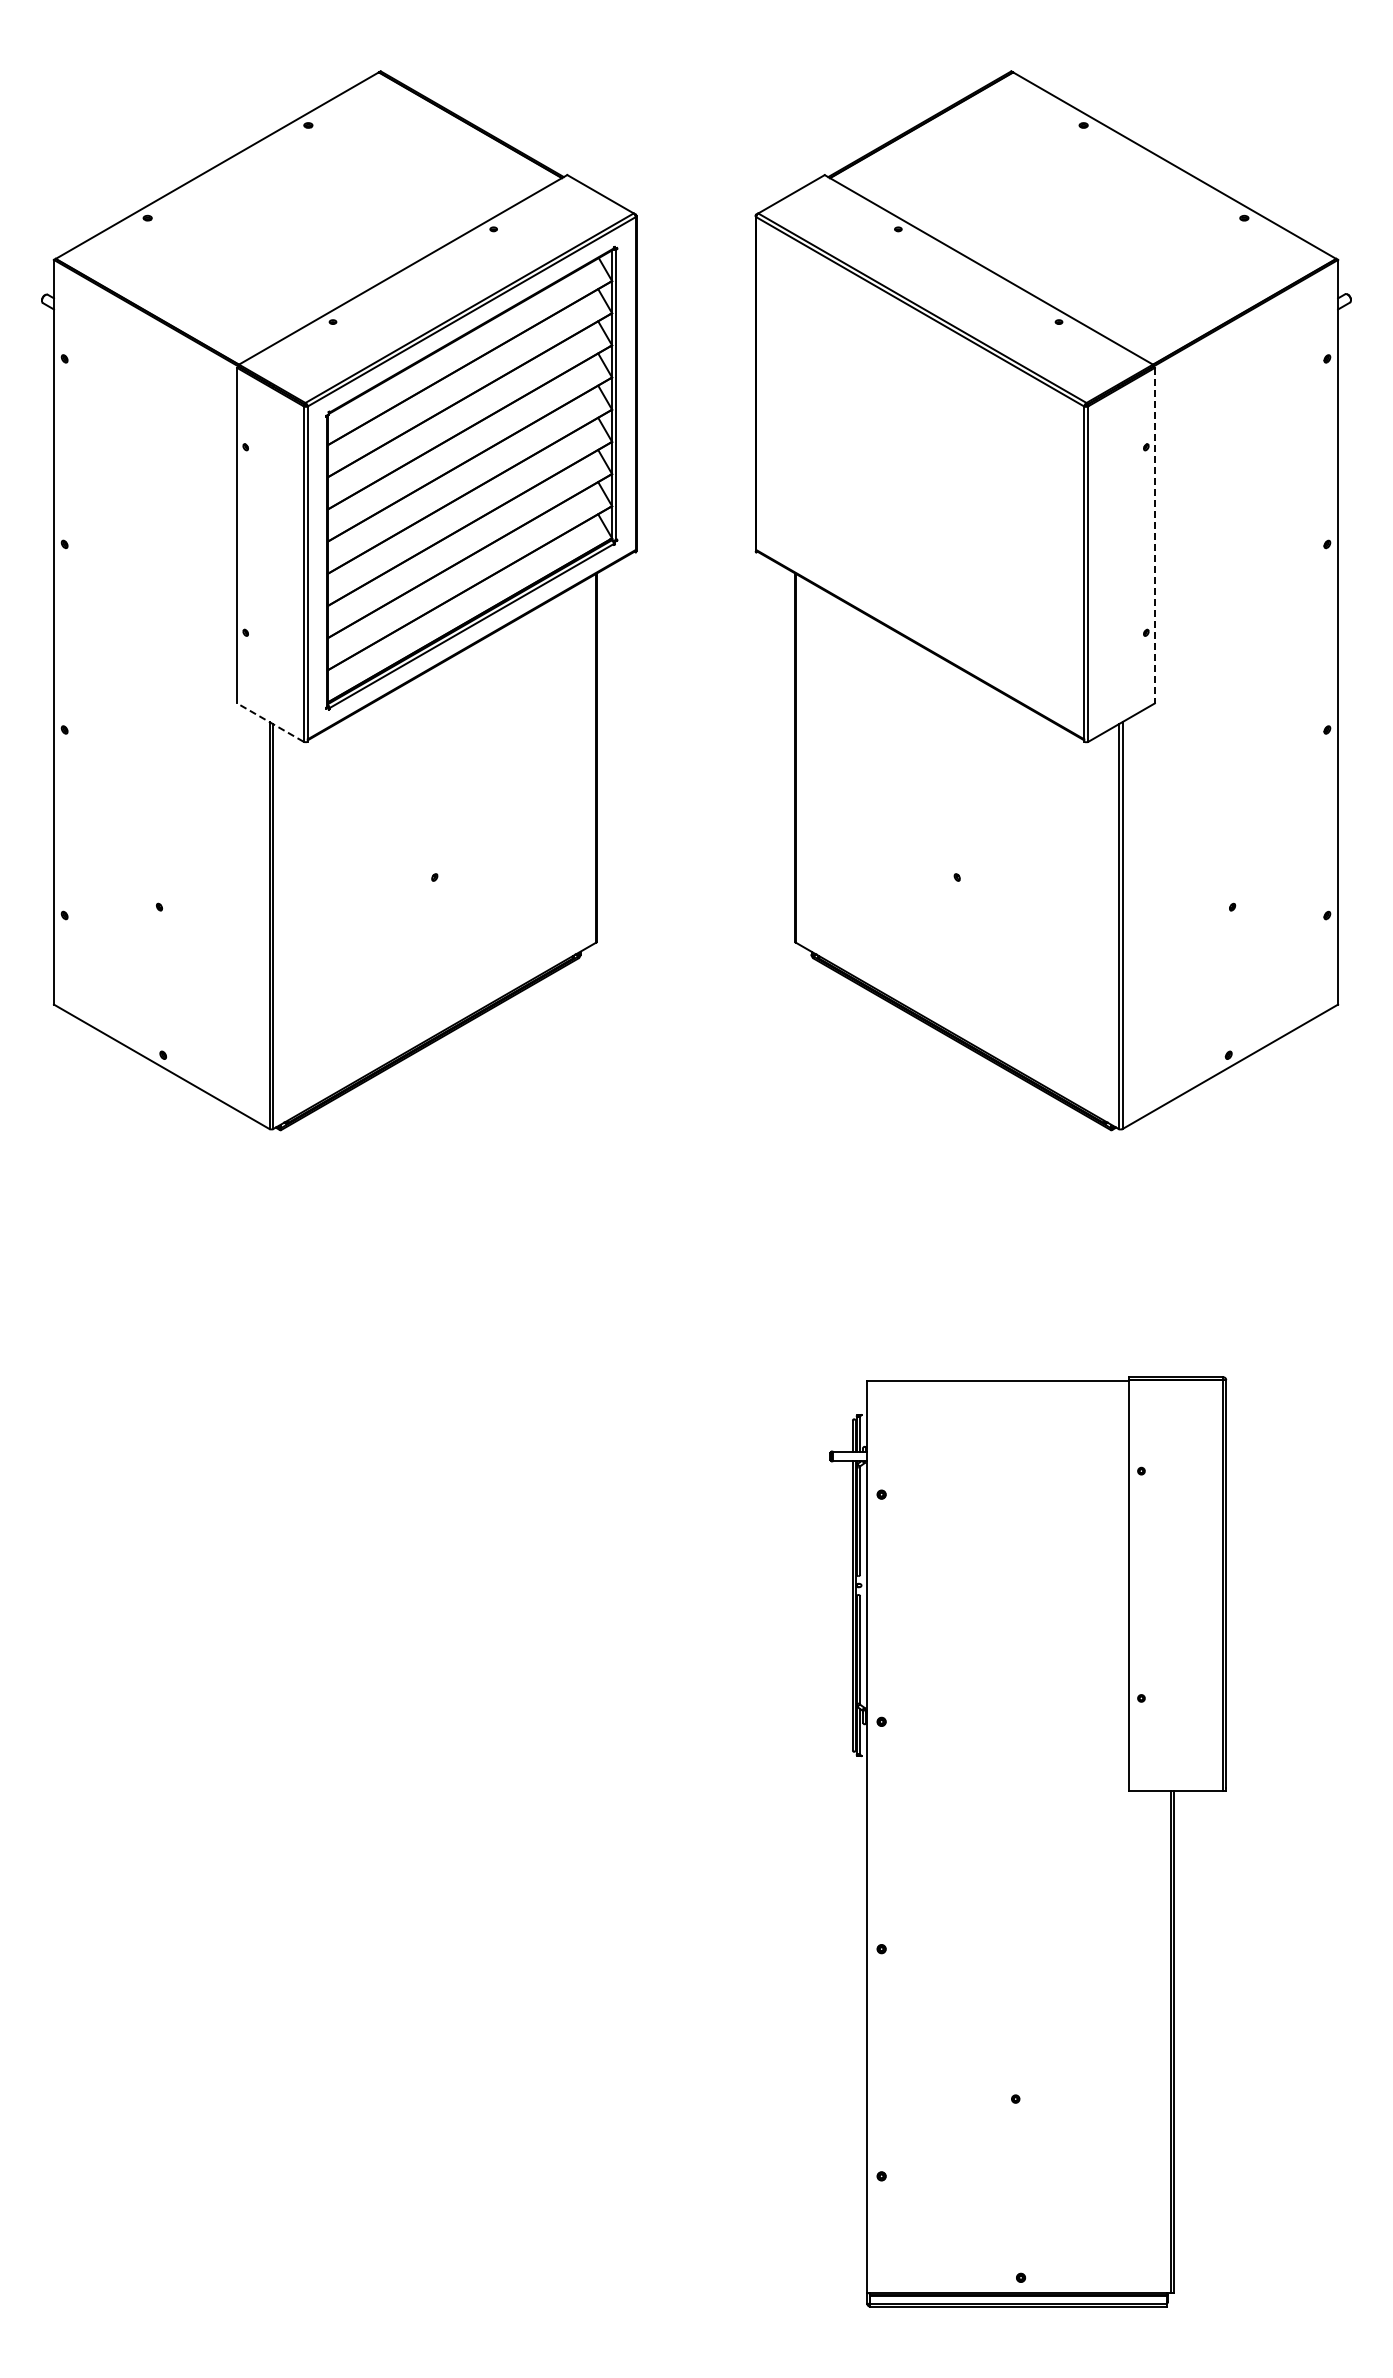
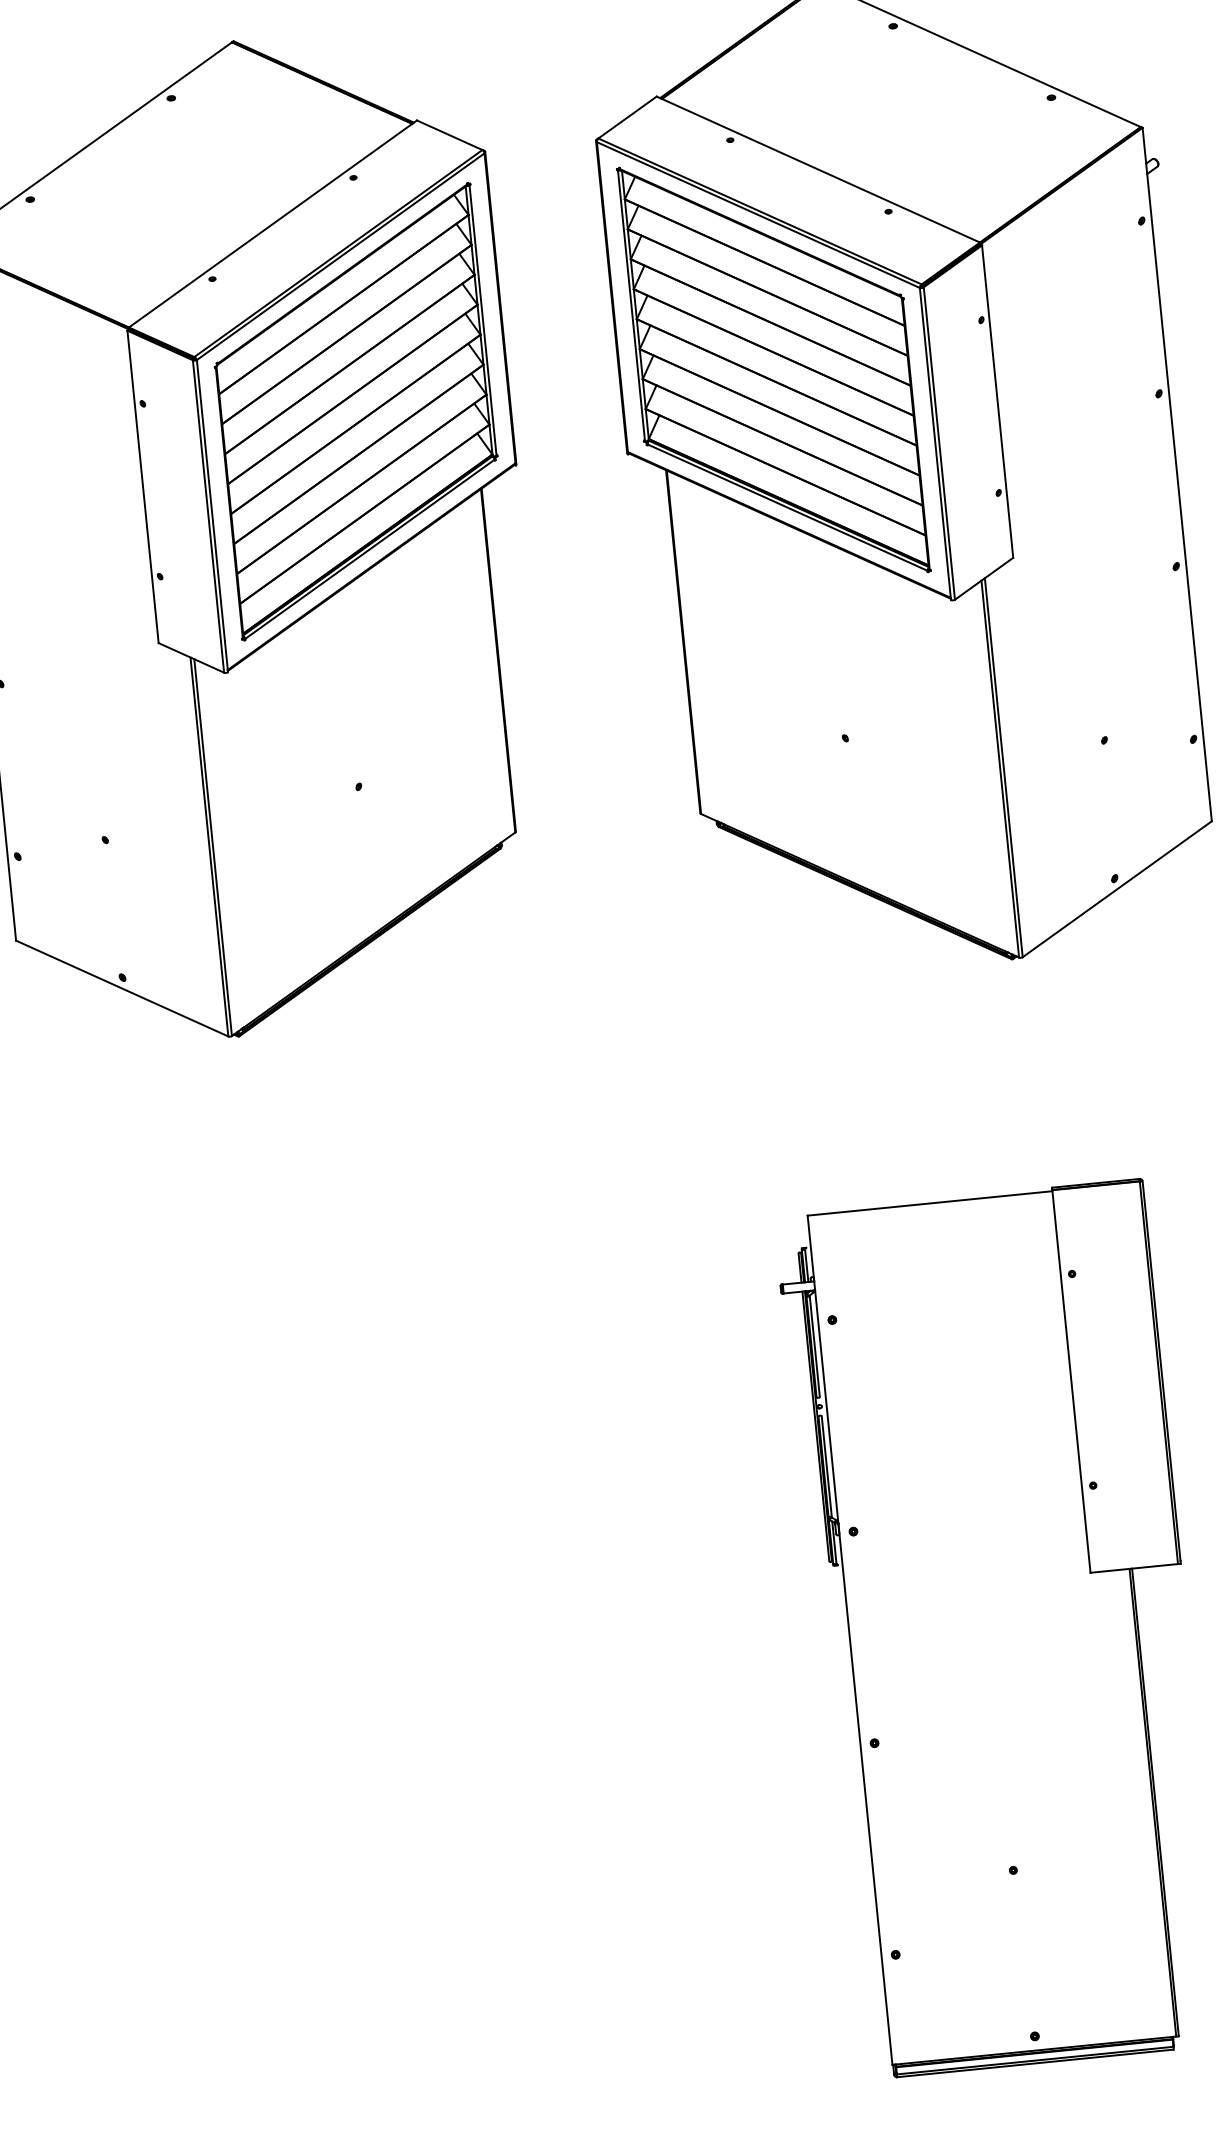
part: (919, 478) -> (773, 370), added
line: (1154, 535) -> (997, 401), dashed -> solid
line: (269, 722) -> (190, 657), dashed -> solid

